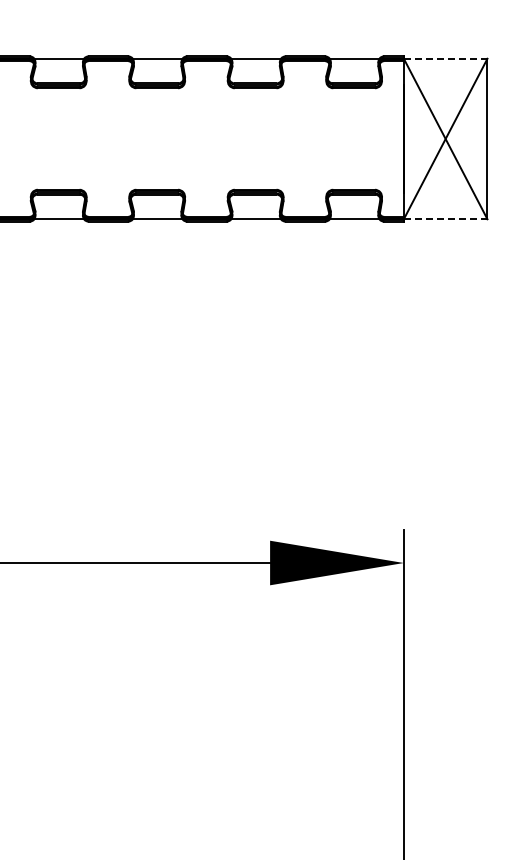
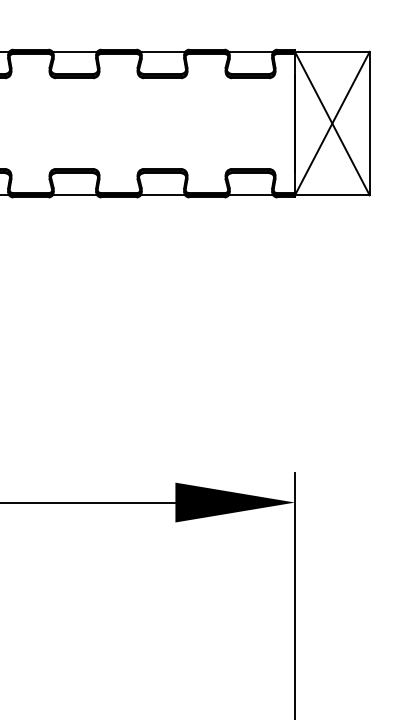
line: (445, 58) -> (332, 51), dashed -> solid
line: (445, 219) -> (332, 195), dashed -> solid

